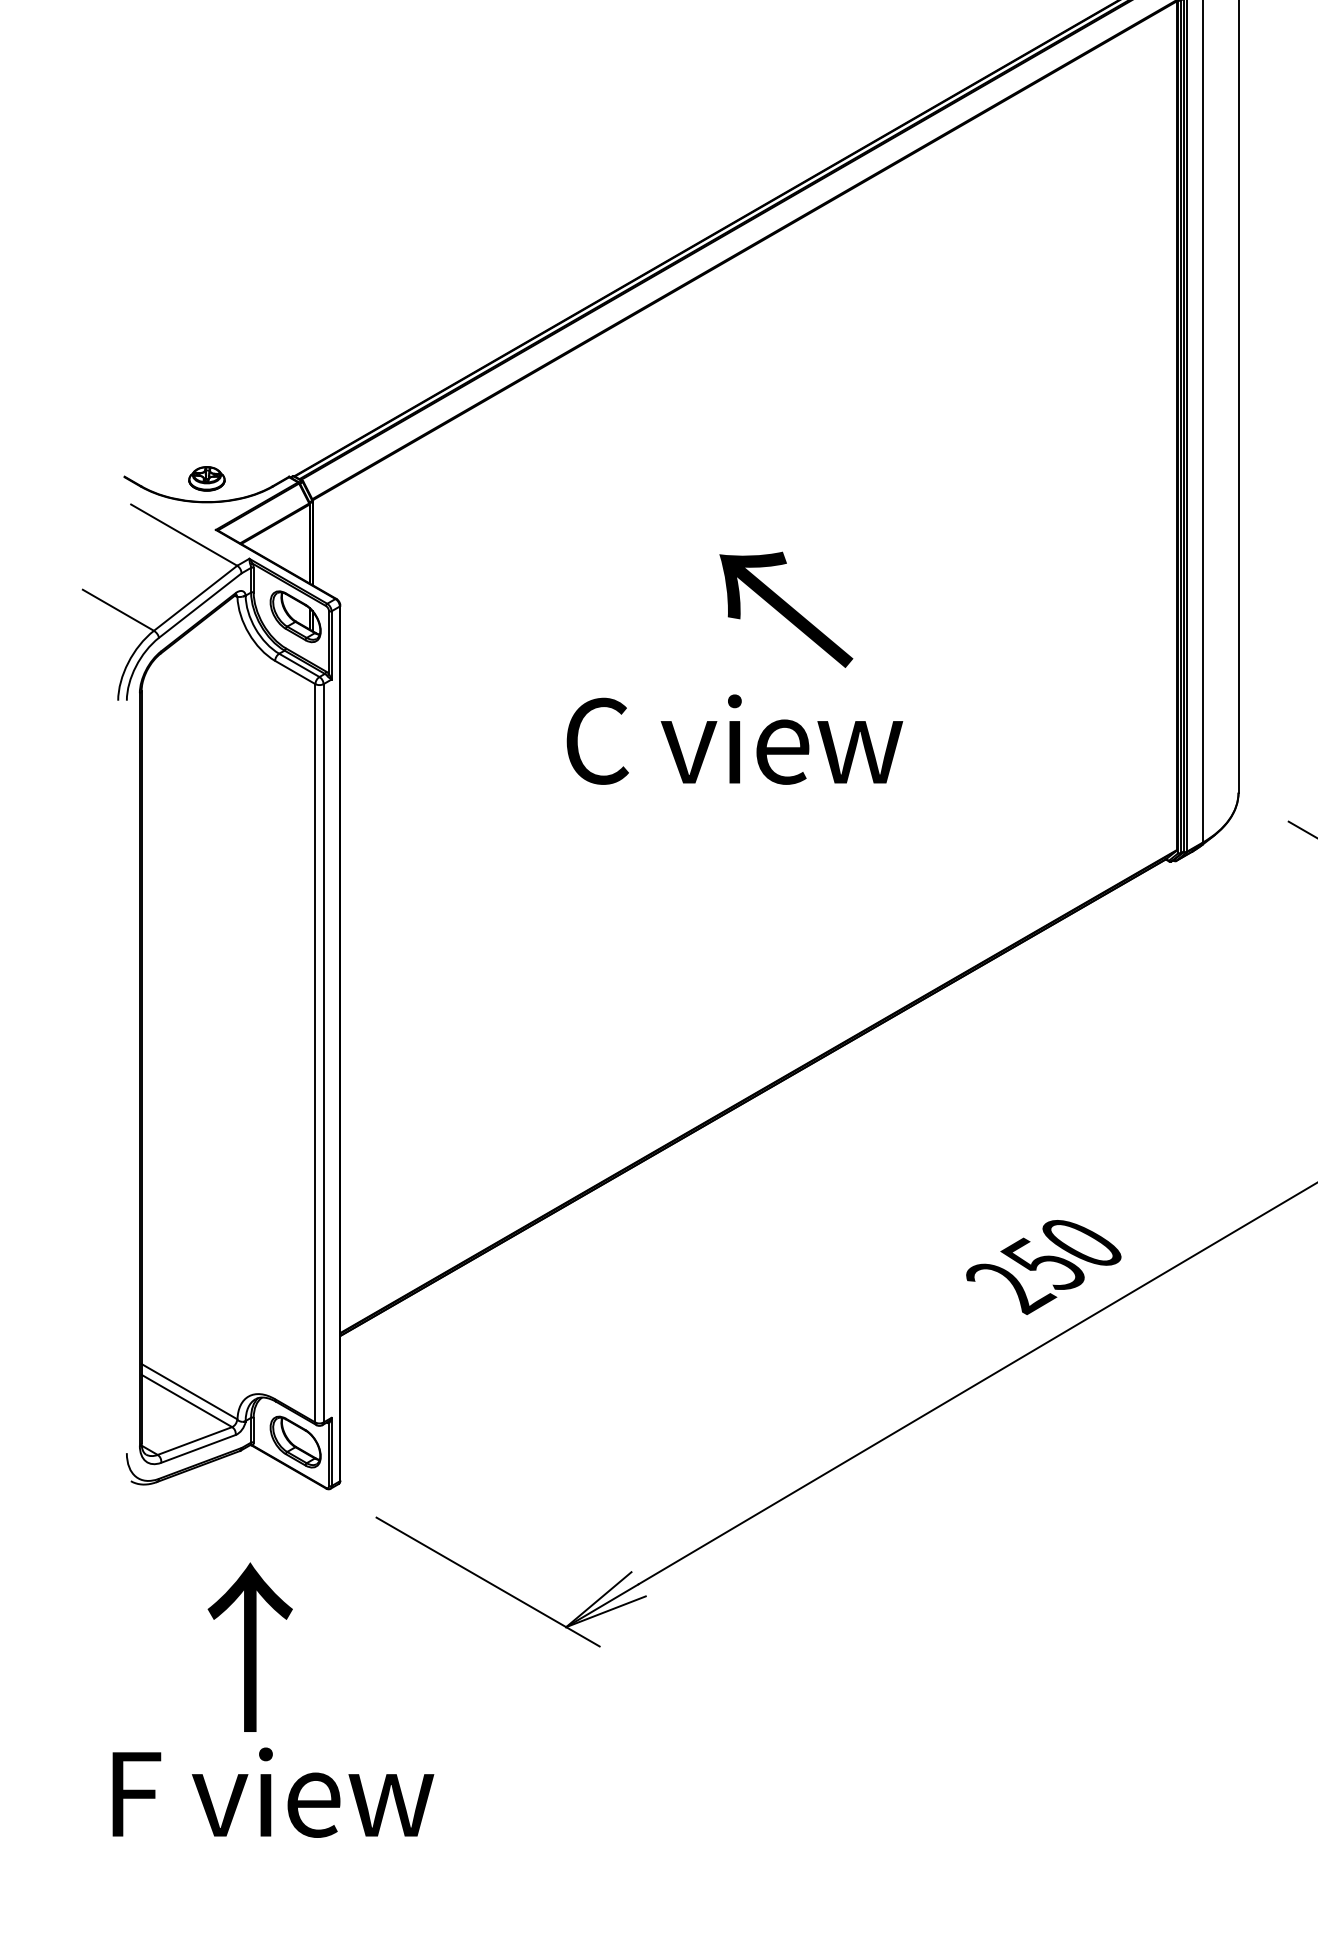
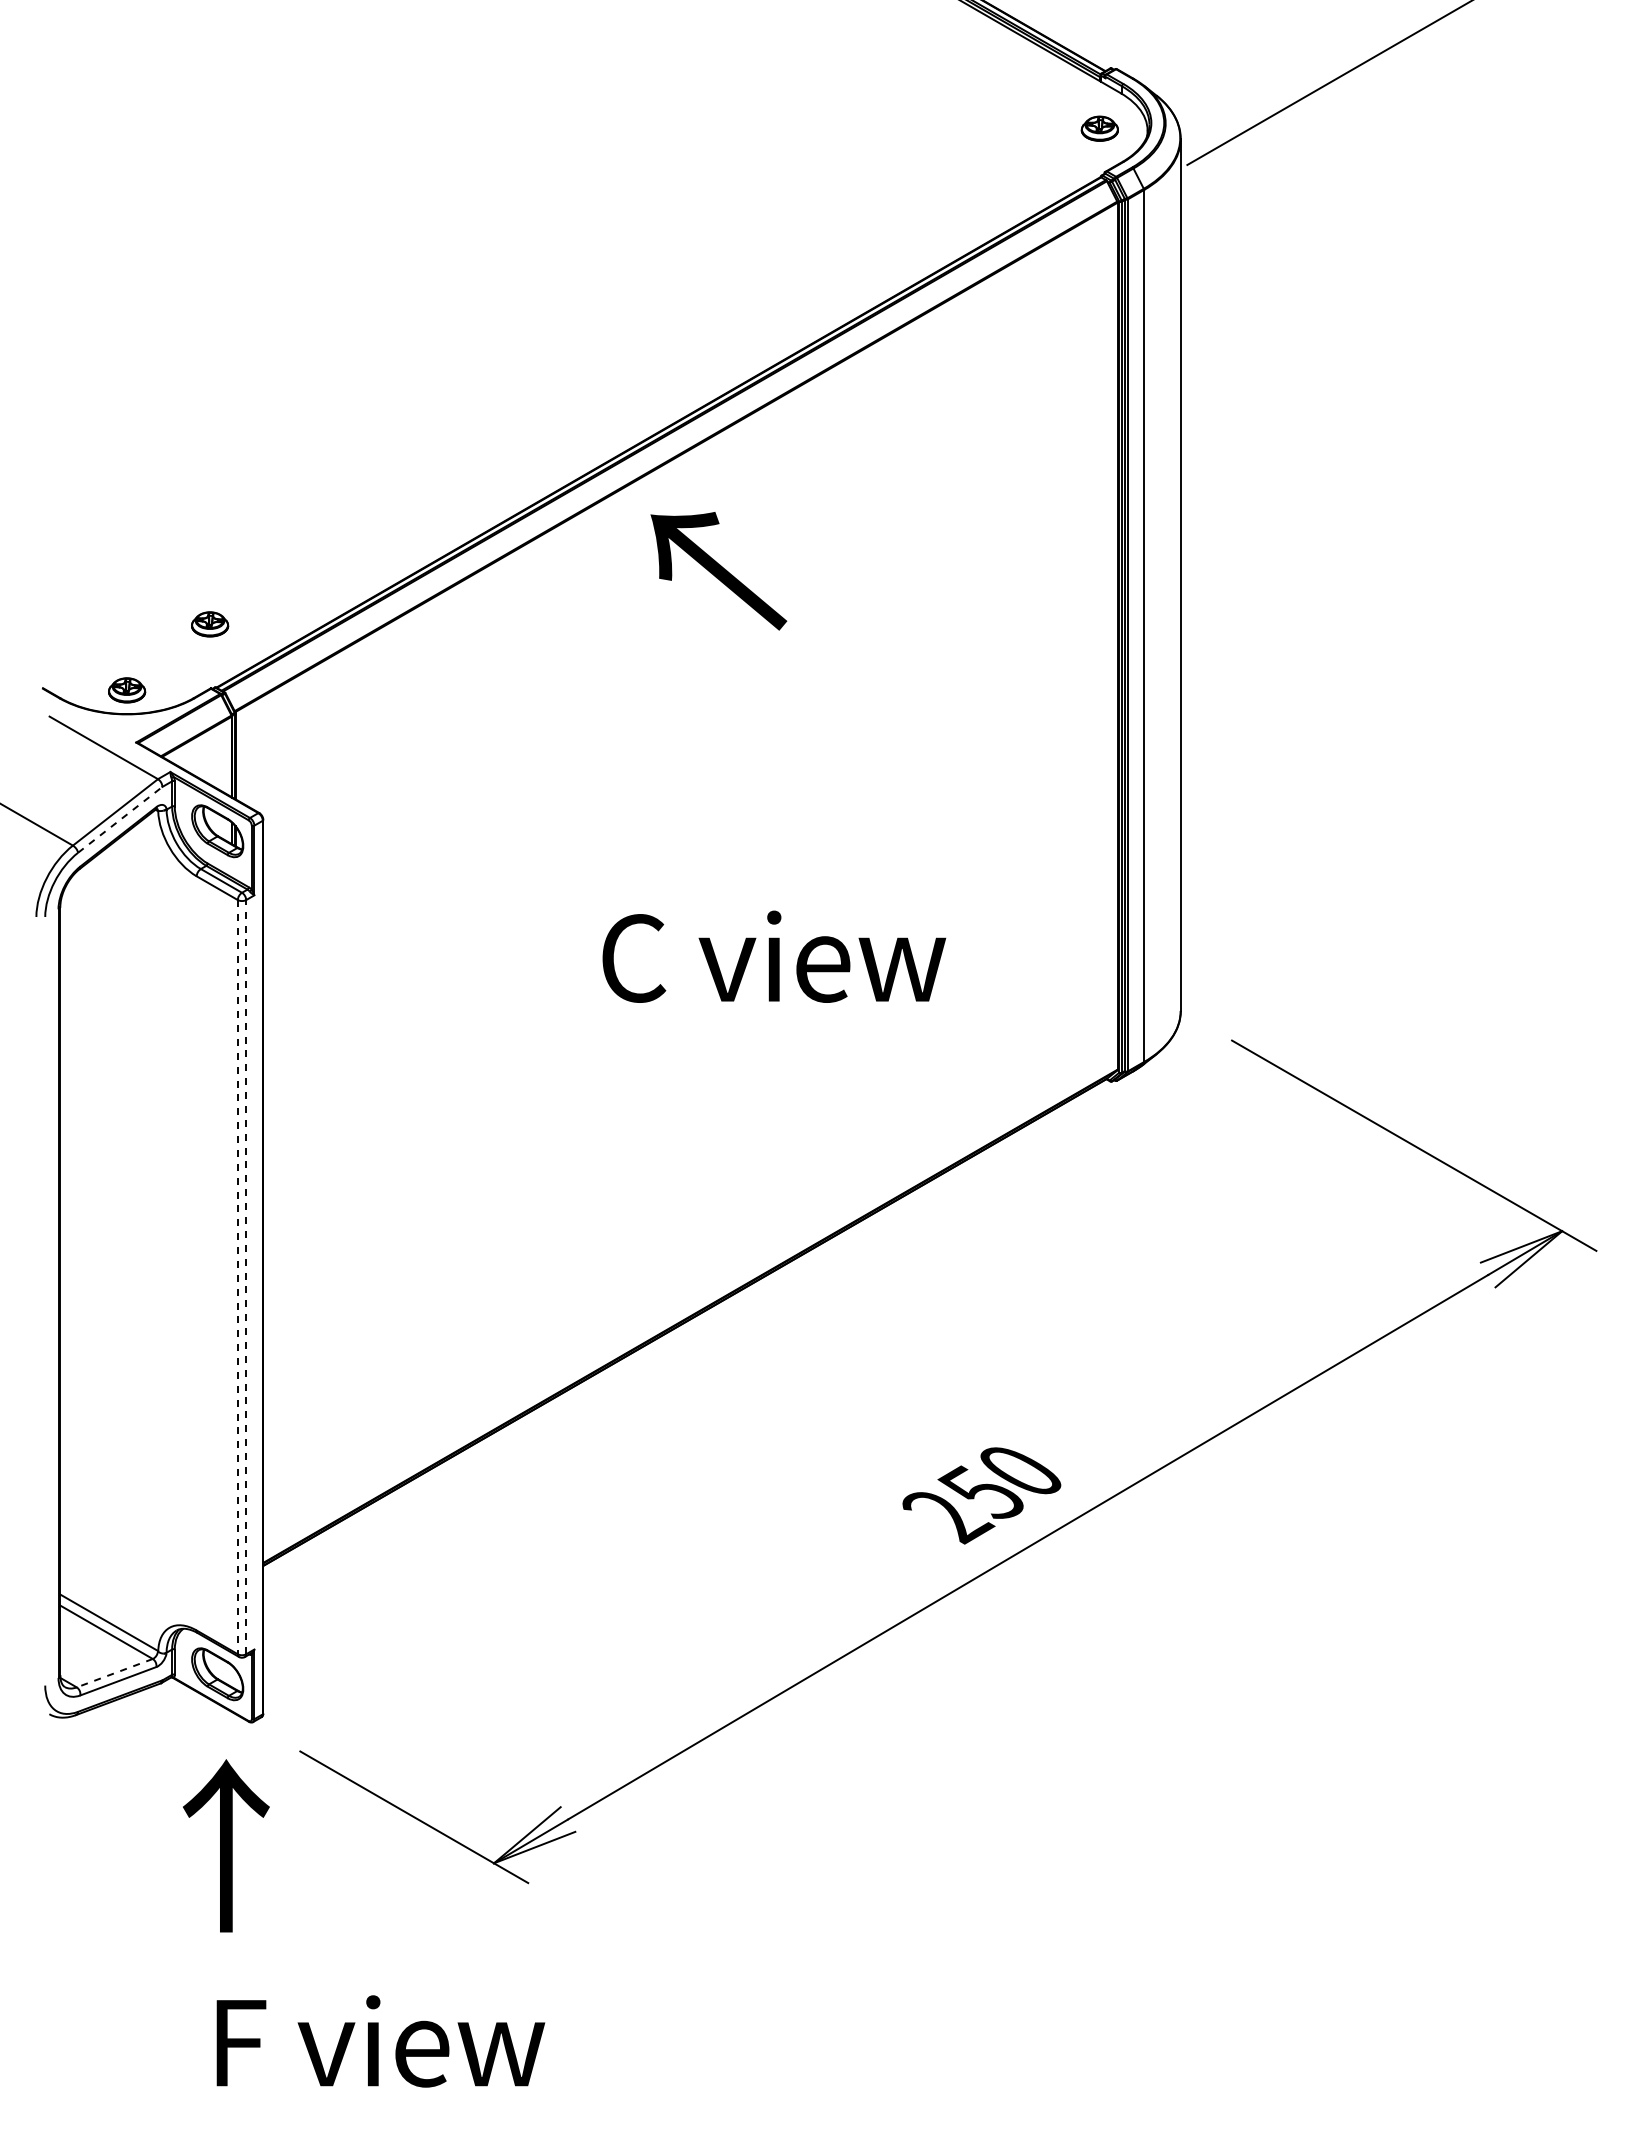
part: (288, 414) -> (210, 624), added
line: (200, 605) -> (120, 819), solid -> dashed
text: (785, 610) -> (718, 571), moved
text: (735, 739) -> (774, 956), moved
line: (323, 1052) -> (246, 1276), solid -> dashed
line: (315, 1053) -> (237, 1277), solid -> dashed
line: (194, 1441) -> (114, 1673), solid -> dashed
text: (250, 1646) -> (226, 1845), moved
text: (272, 1792) -> (380, 2041), moved

